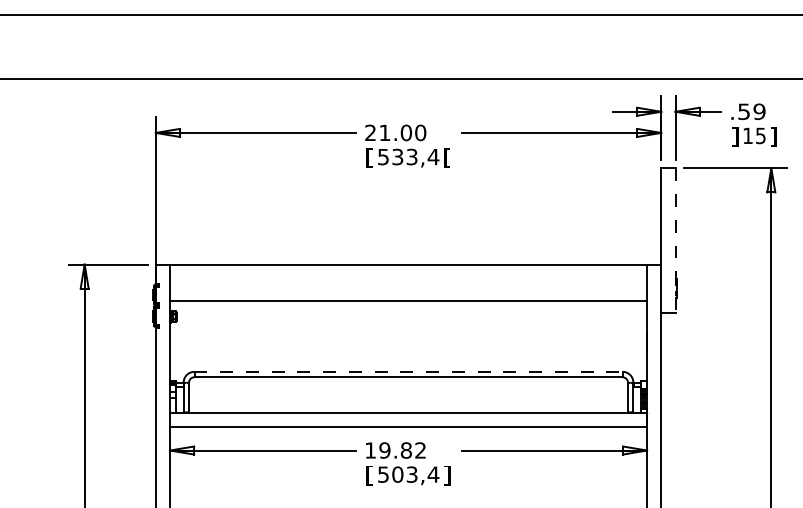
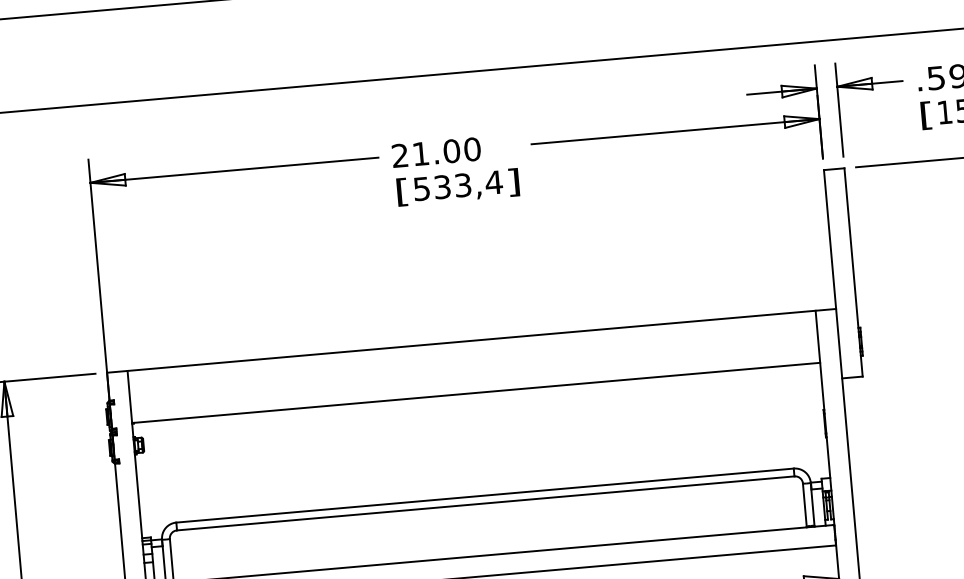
text: (735, 136) -> (926, 114), ] -> [
text: (447, 157) -> (514, 181), [ -> ]
line: (675, 241) -> (853, 273), dashed -> solid
line: (409, 371) -> (486, 494), dashed -> solid

